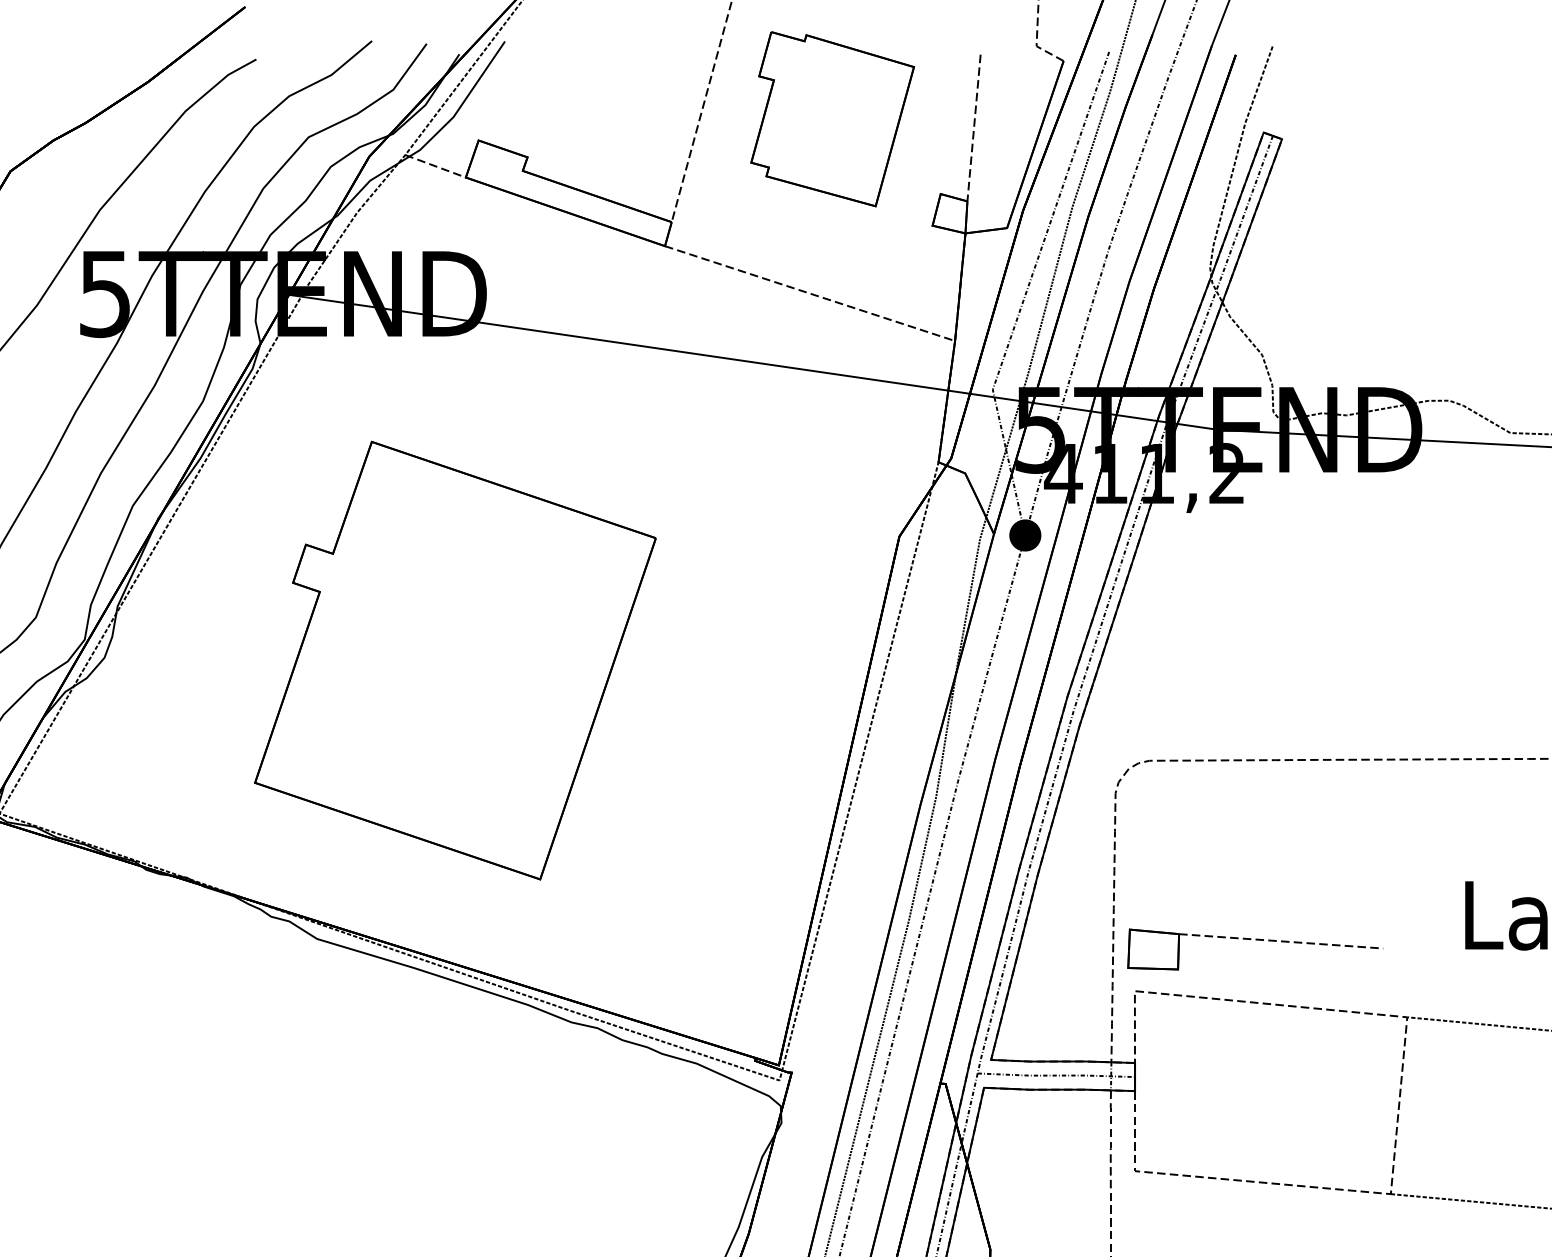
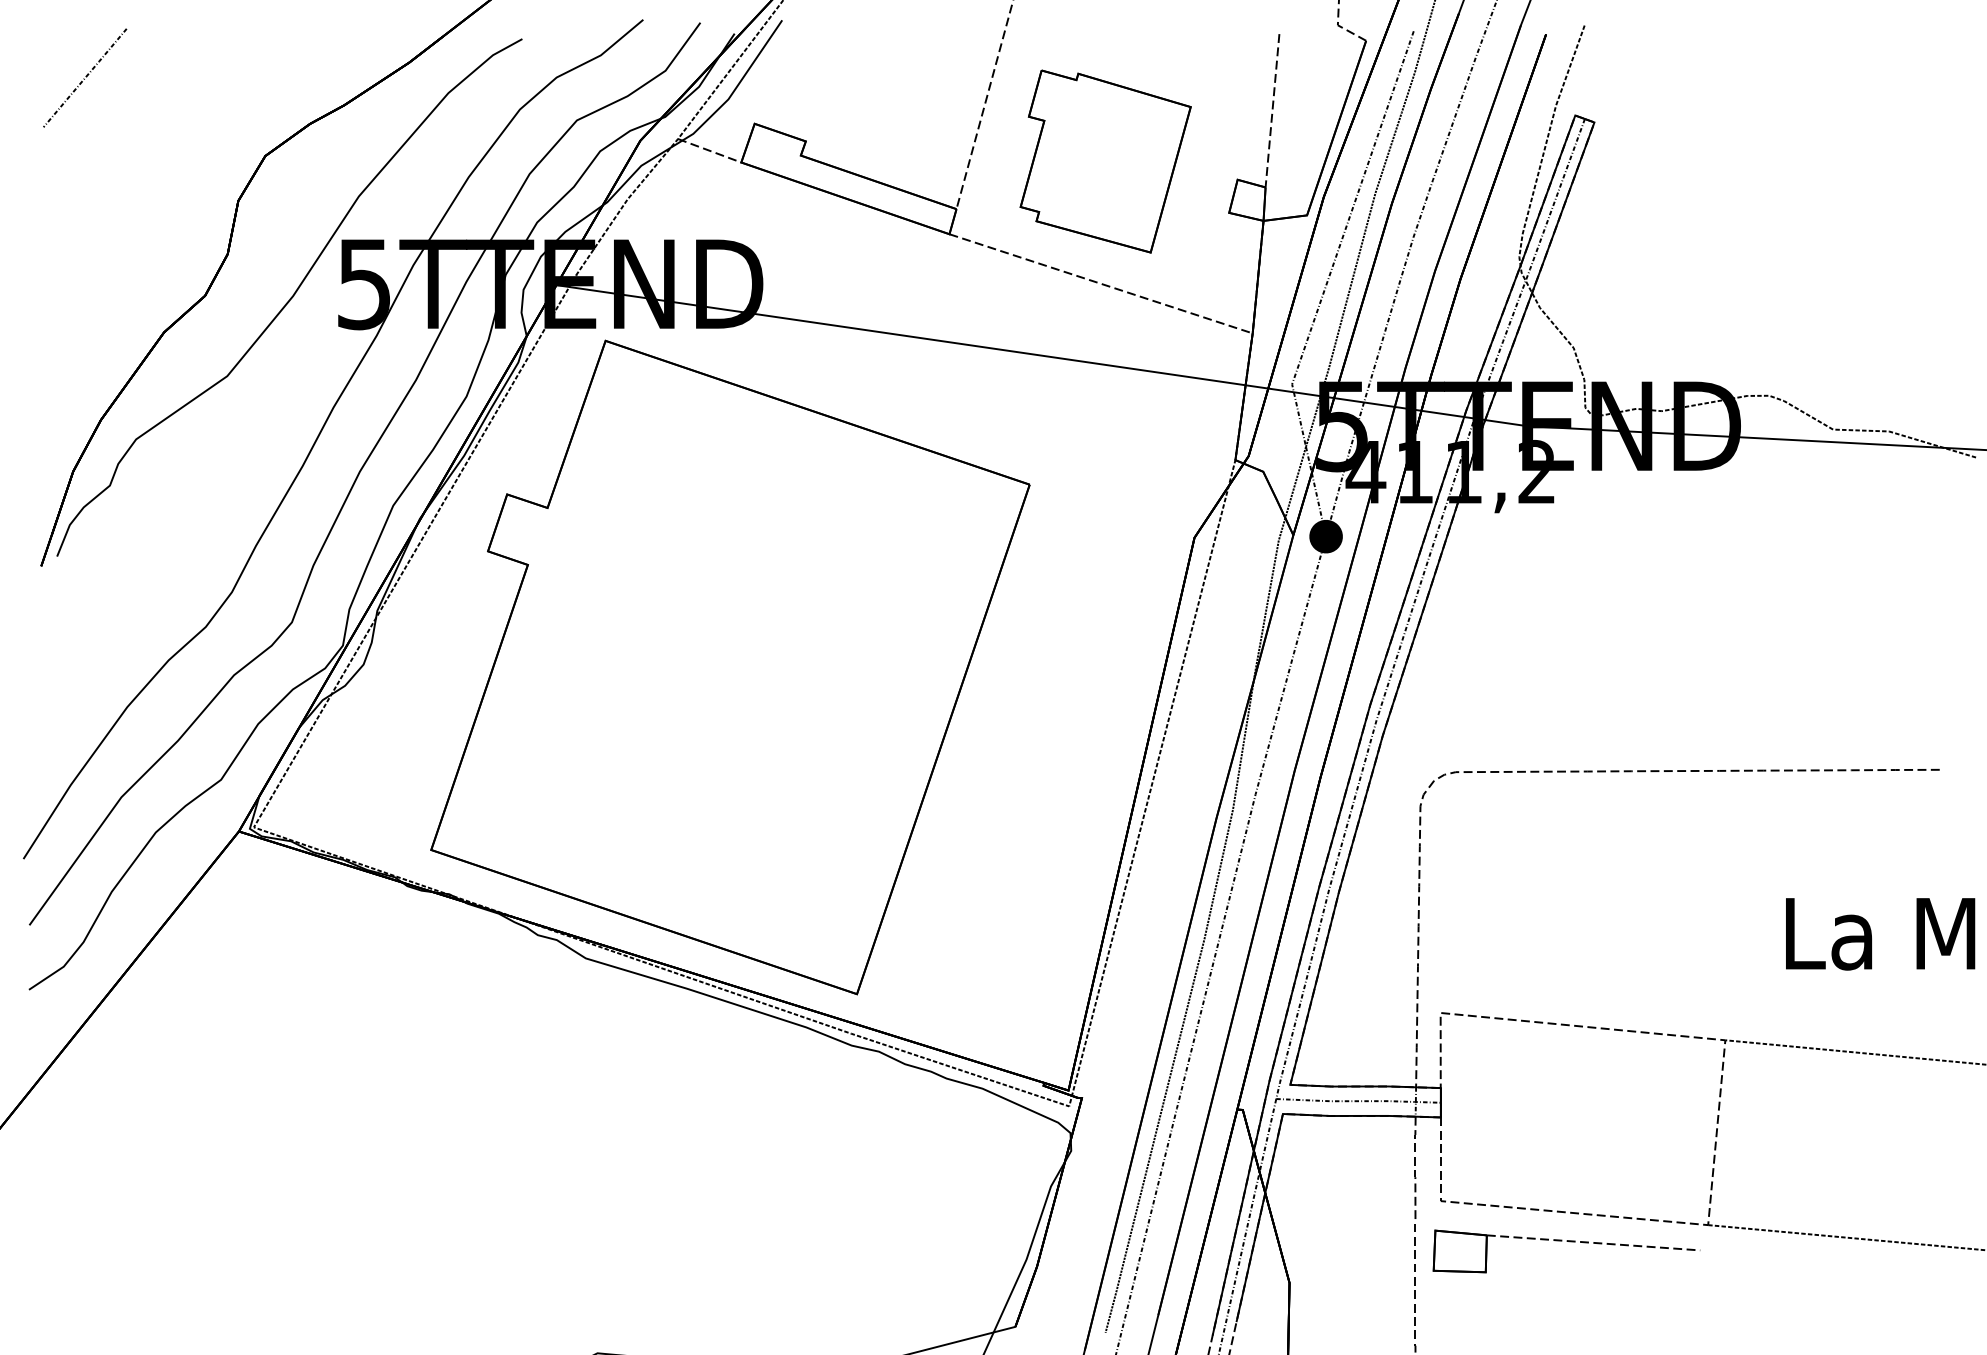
part: (832, 119) -> (1105, 161), moved
part: (455, 660) -> (730, 667), size x1.43
part: (1258, 940) -> (1569, 1242), moved

